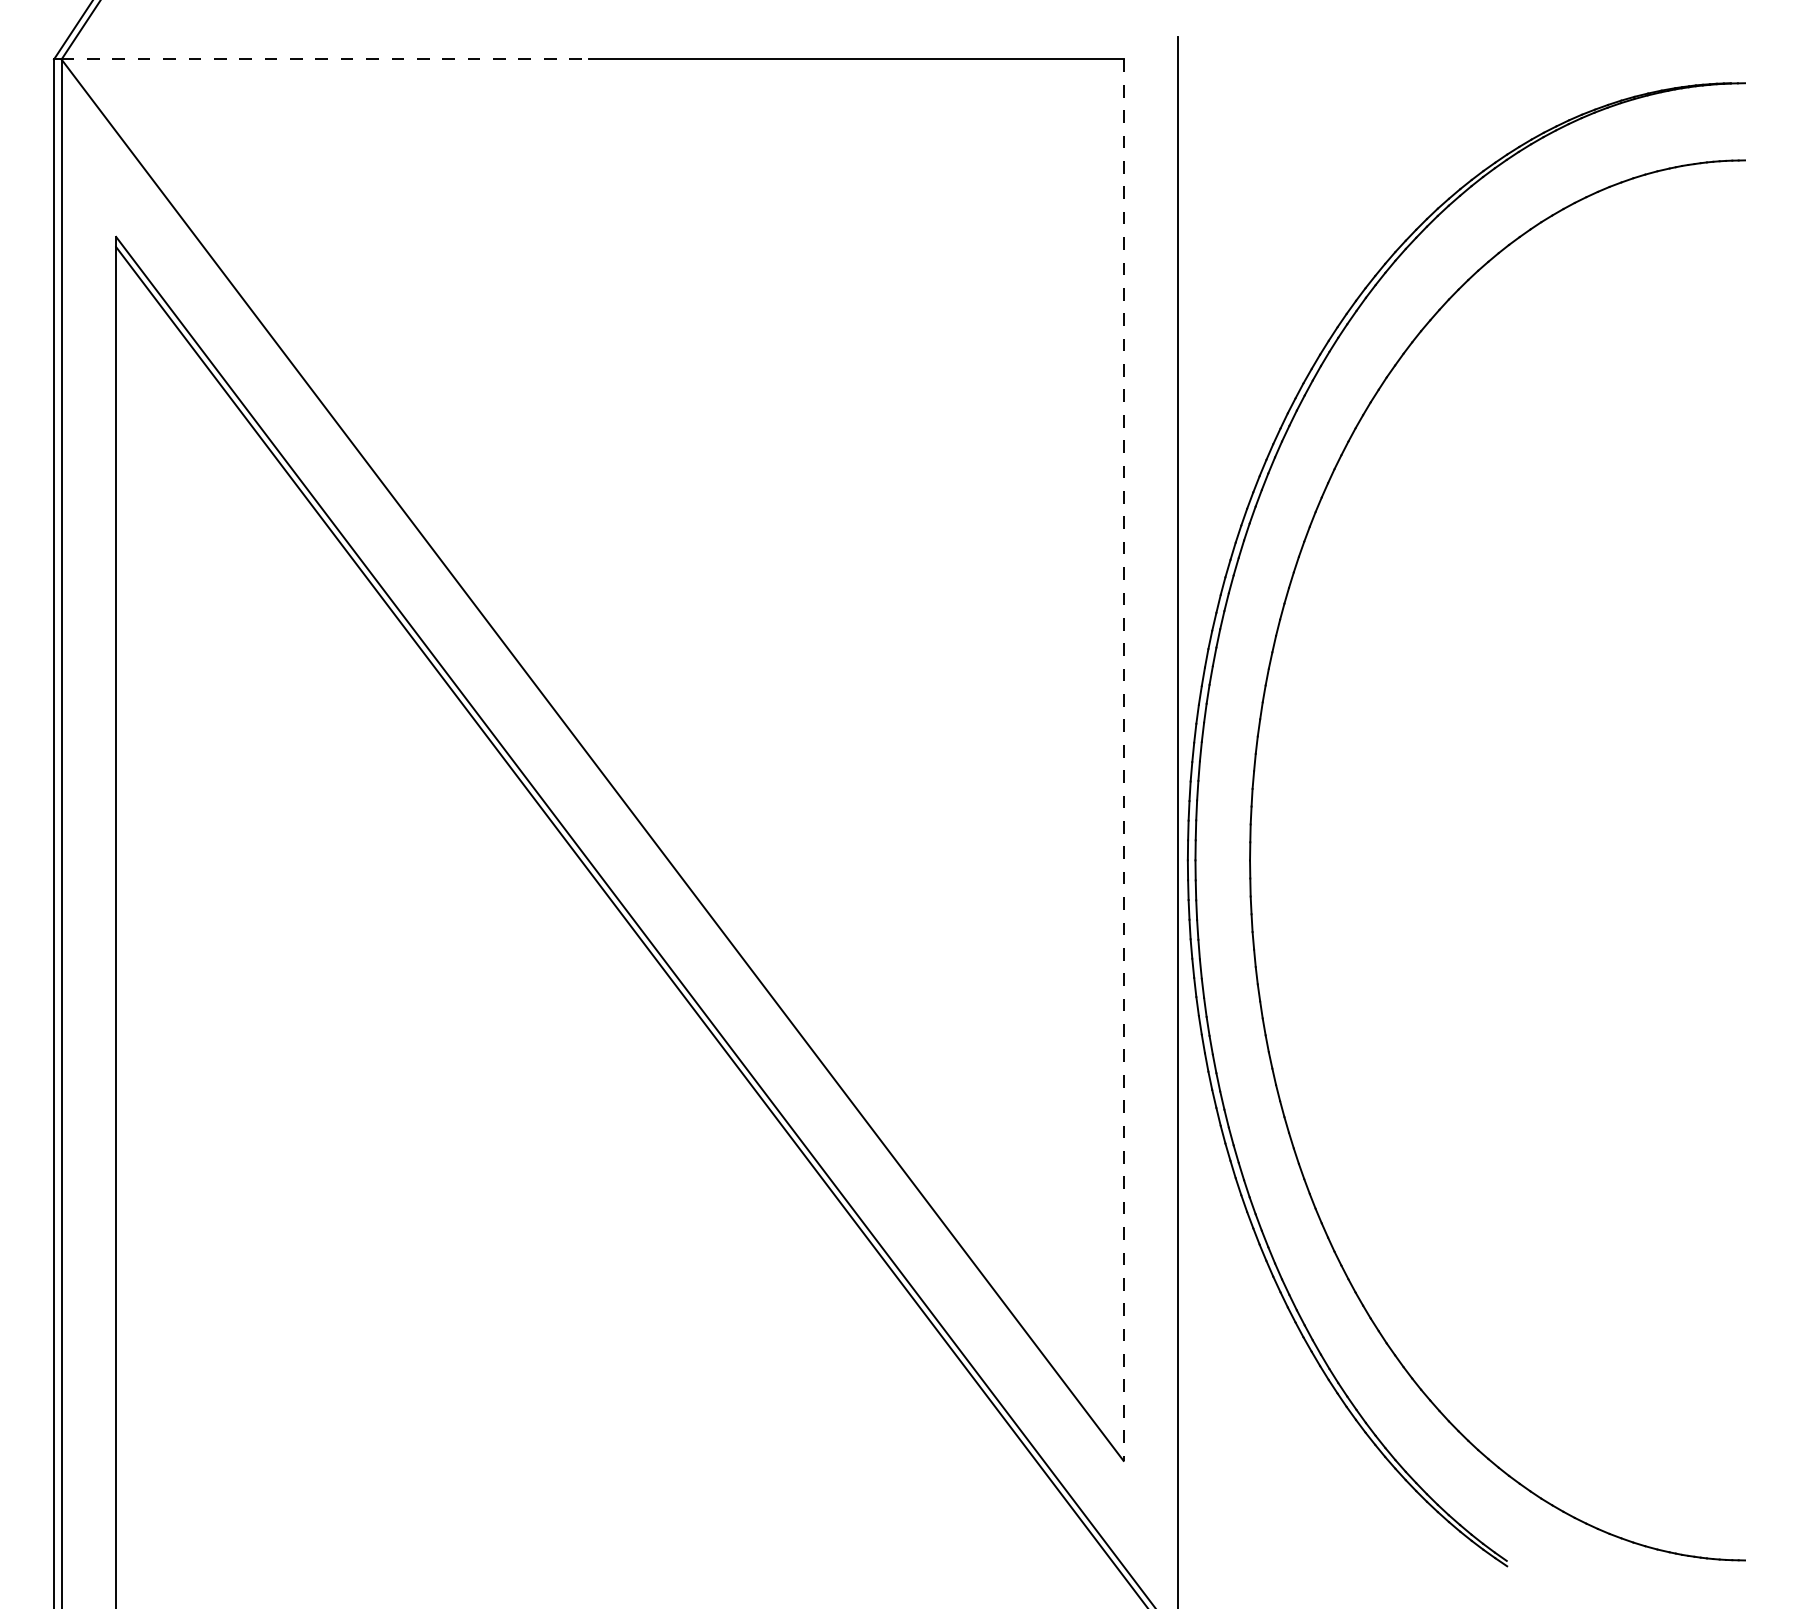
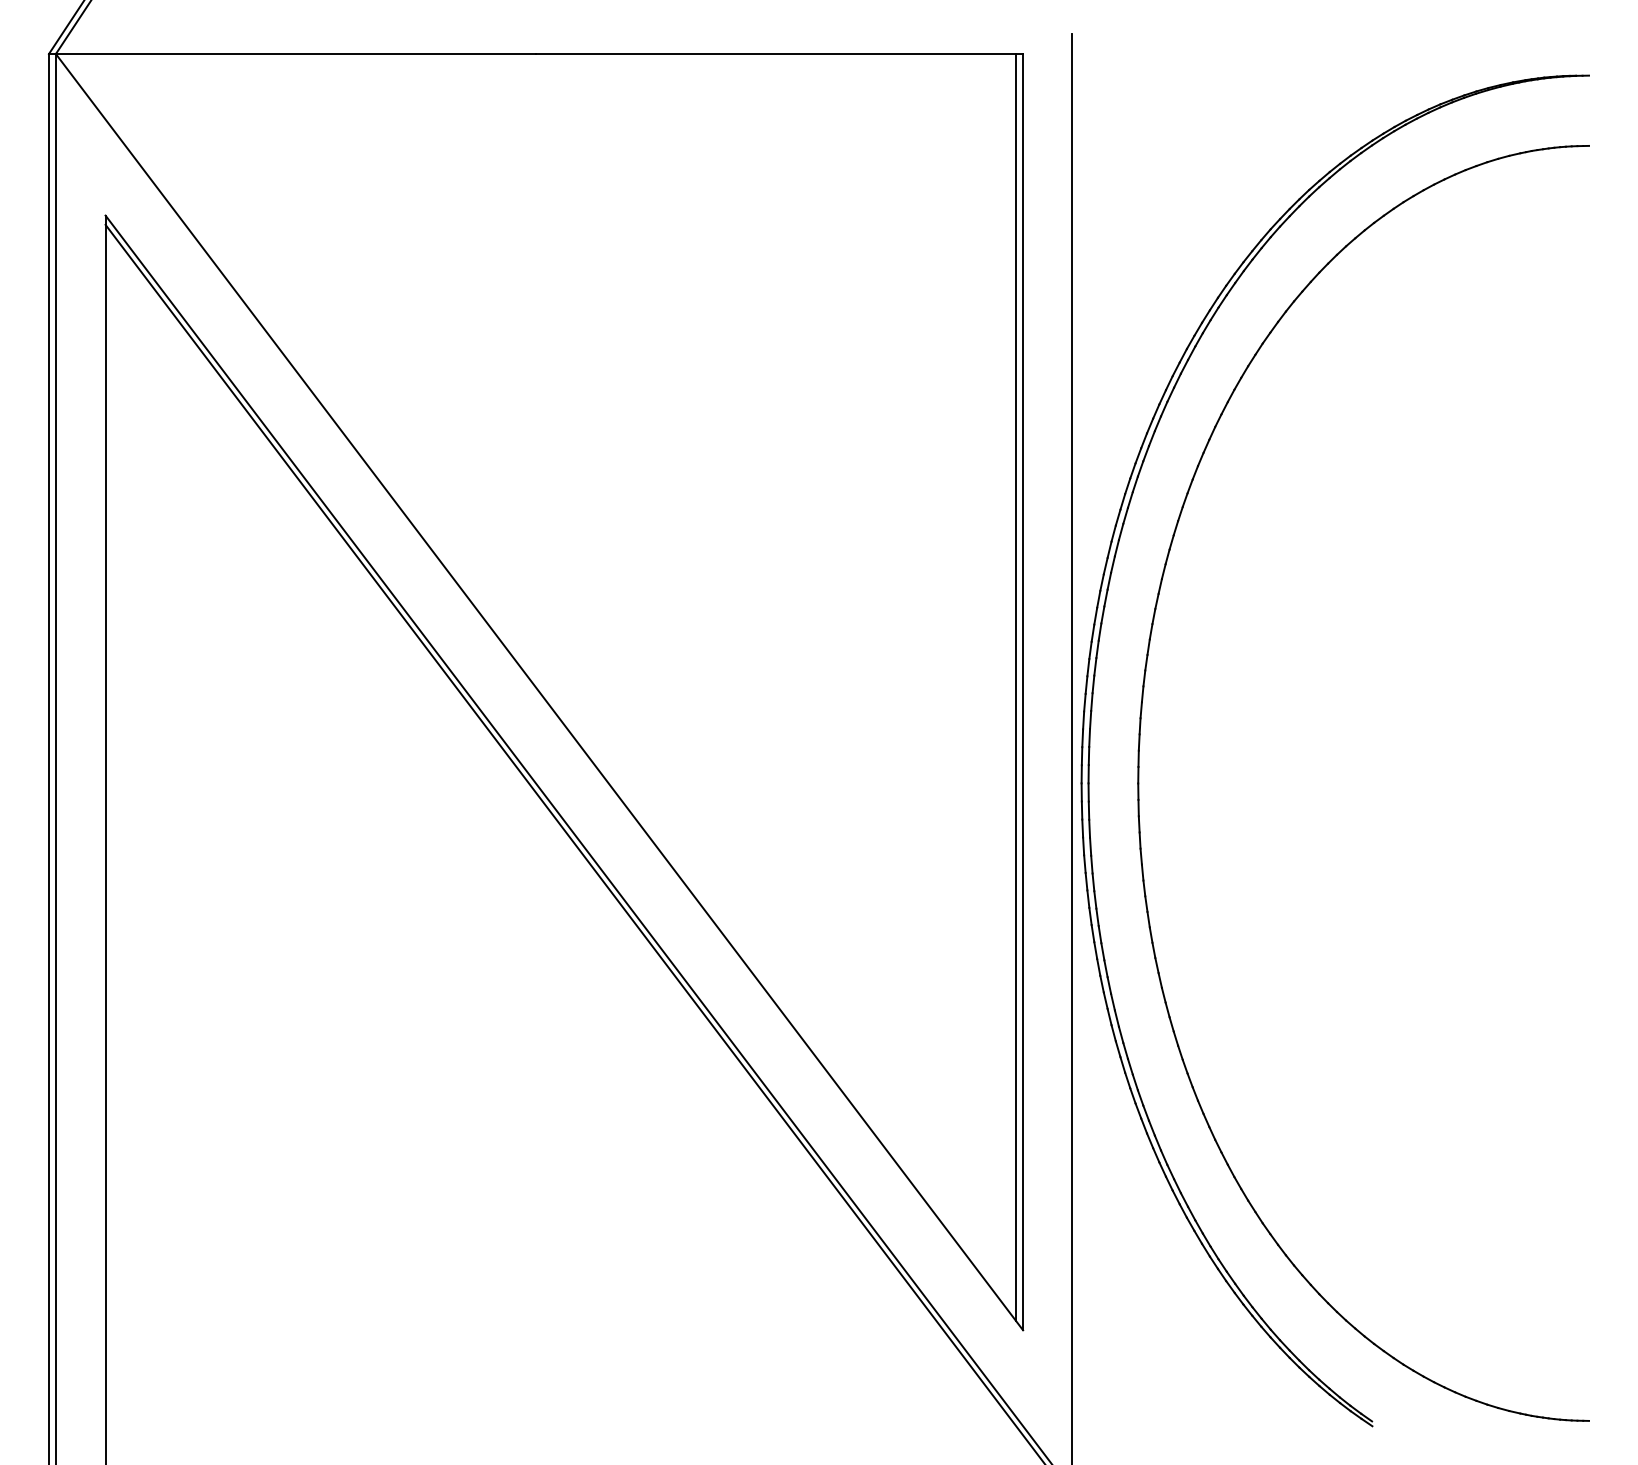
line: (325, 59) -> (296, 54), dashed -> solid
line: (1116, 754) -> (1016, 686), added
line: (1123, 760) -> (1022, 692), dashed -> solid

